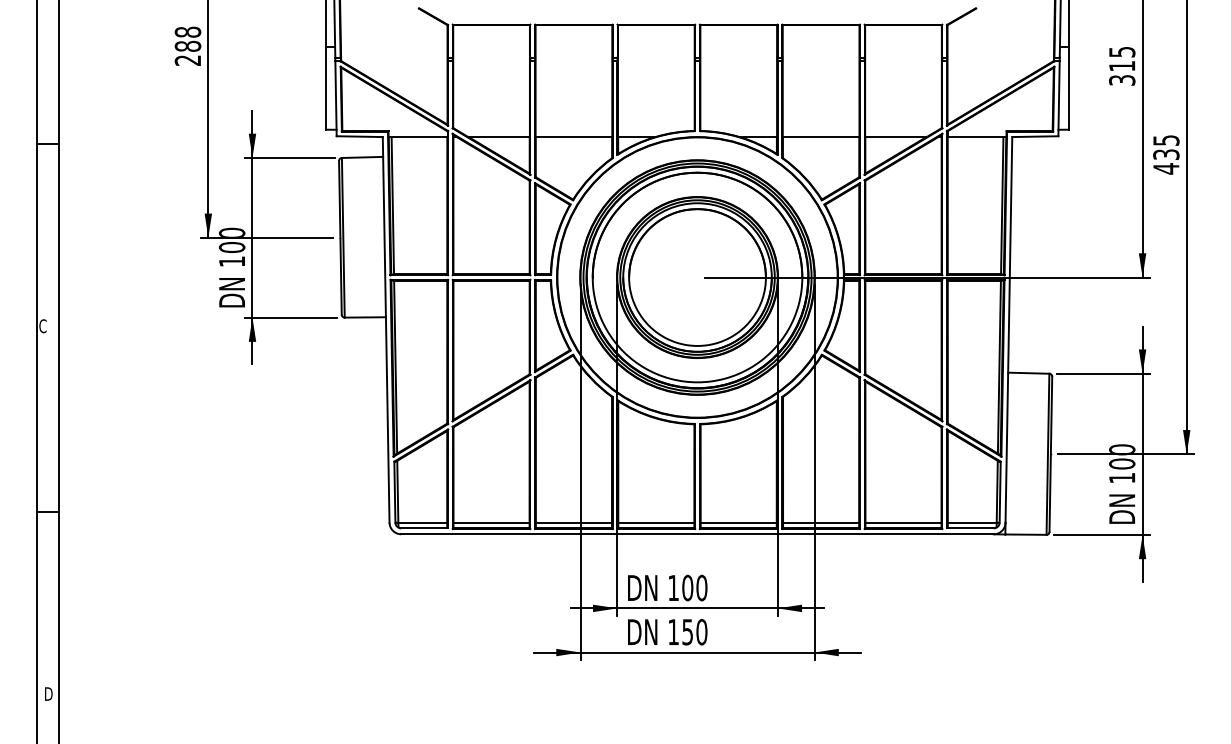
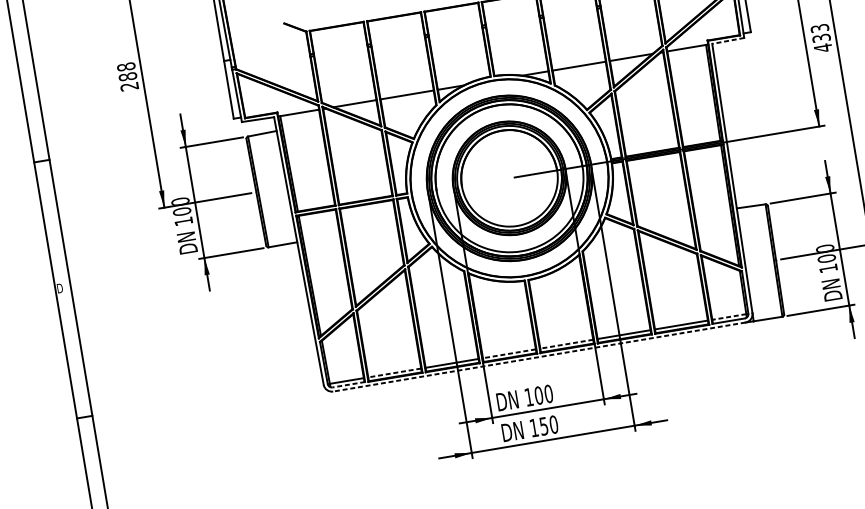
line: (1034, 136) -> (727, 40), solid -> dashed
text: (1165, 140) -> (819, 28), 435 -> 433
text: (43, 326) -> (60, 288), C -> D
line: (491, 522) -> (394, 372), solid -> dashed
line: (655, 522) -> (508, 353), solid -> dashed
line: (738, 522) -> (566, 344), solid -> dashed
line: (971, 522) -> (728, 316), solid -> dashed
line: (424, 528) -> (348, 384), solid -> dashed
line: (697, 534) -> (539, 357), solid -> dashed

